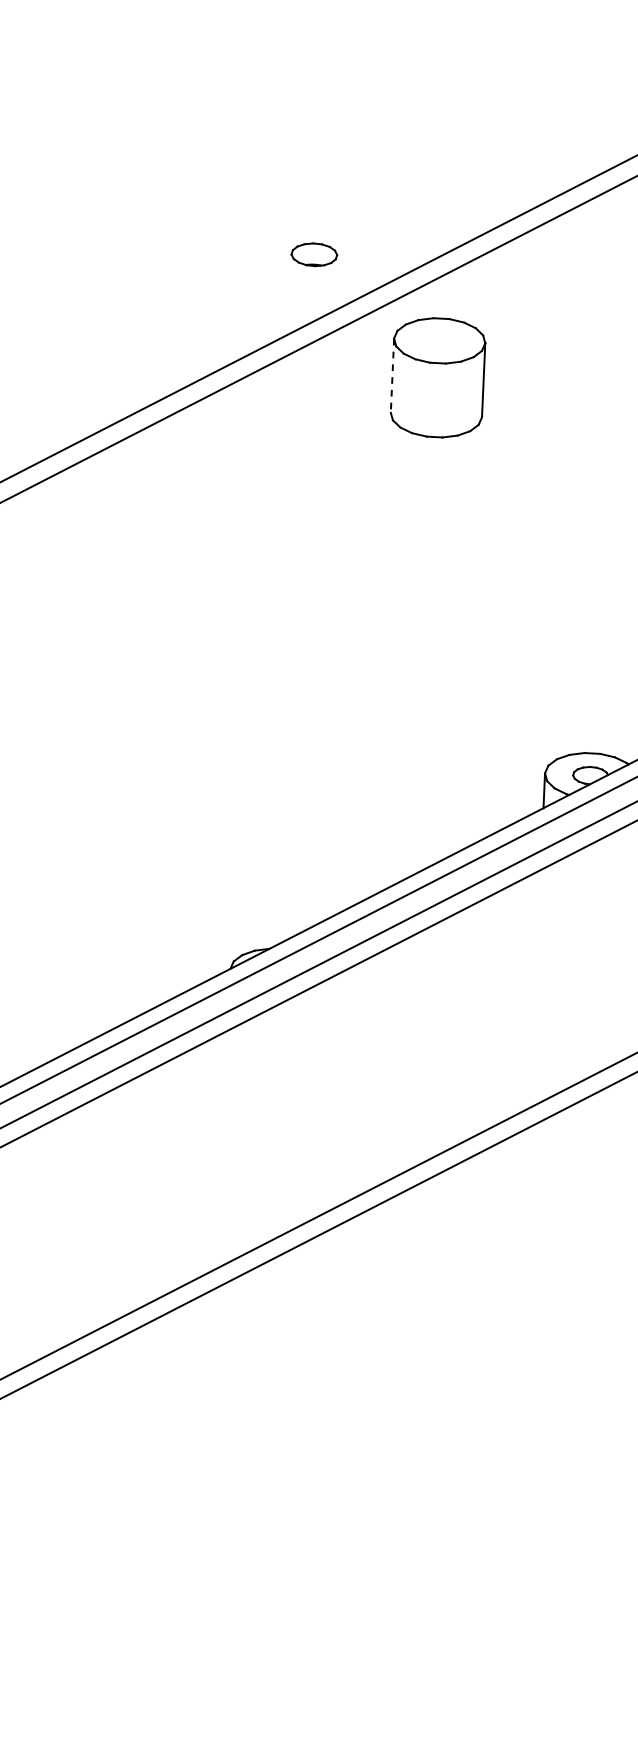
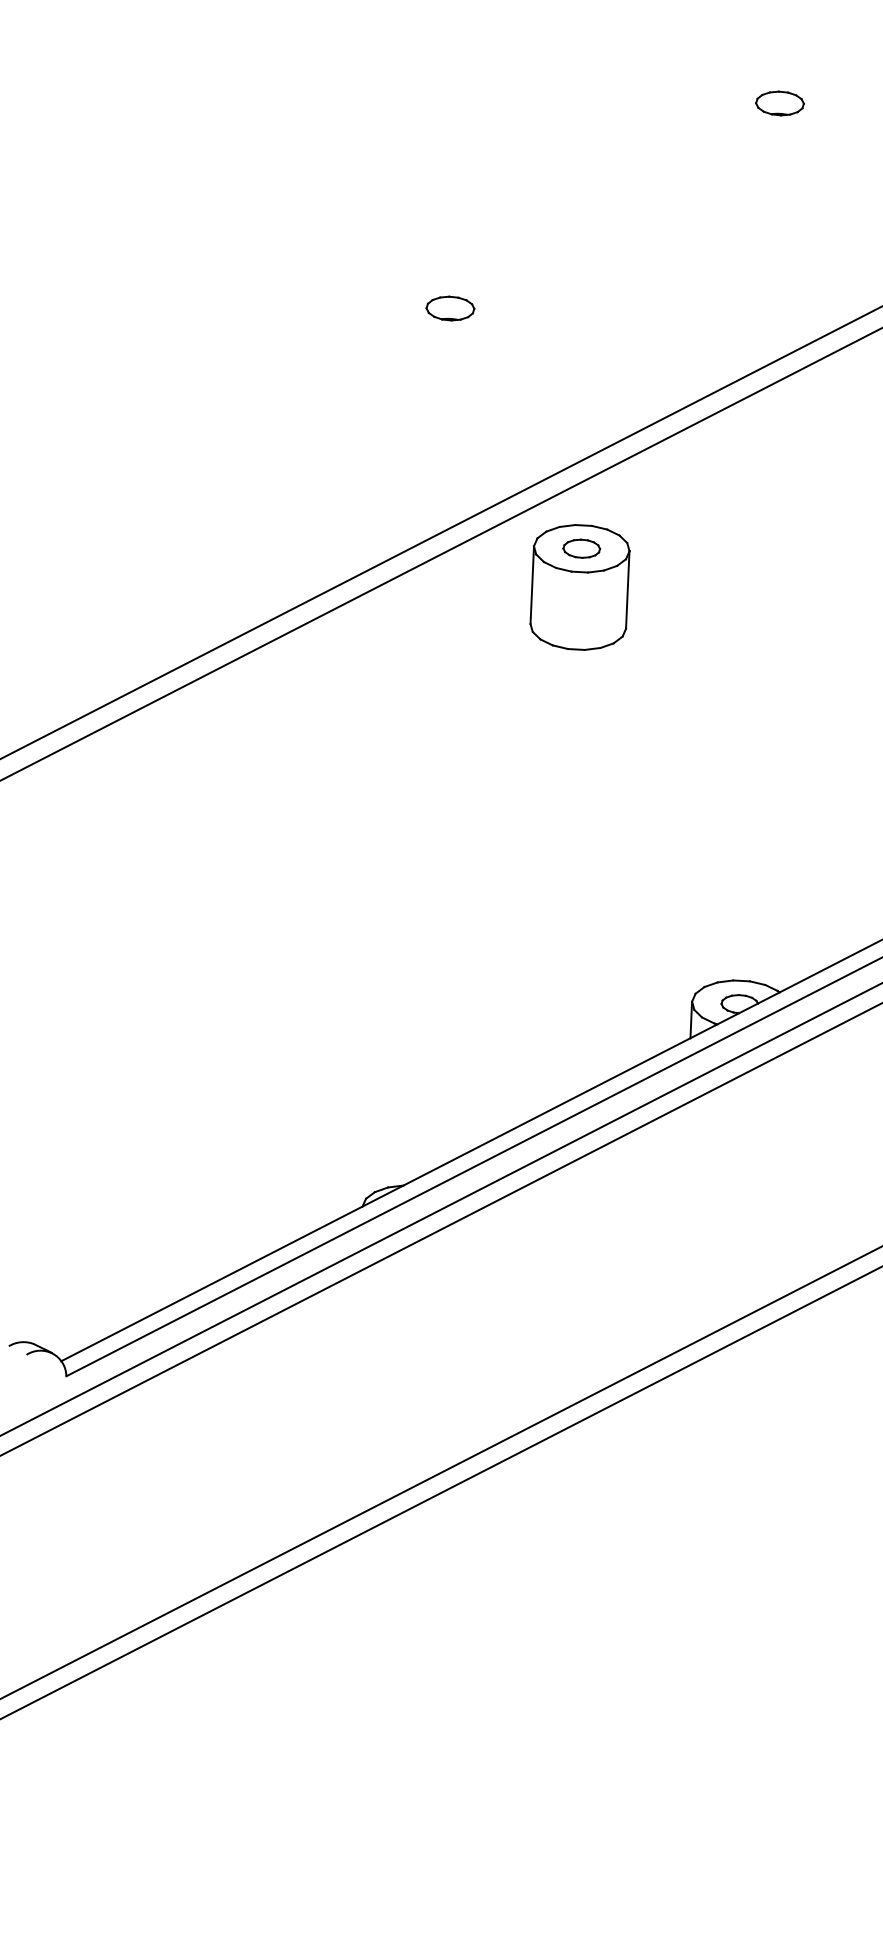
part: (314, 254) -> (450, 308), moved
part: (439, 340) -> (581, 548), added
line: (392, 375) -> (532, 585), dashed -> solid

